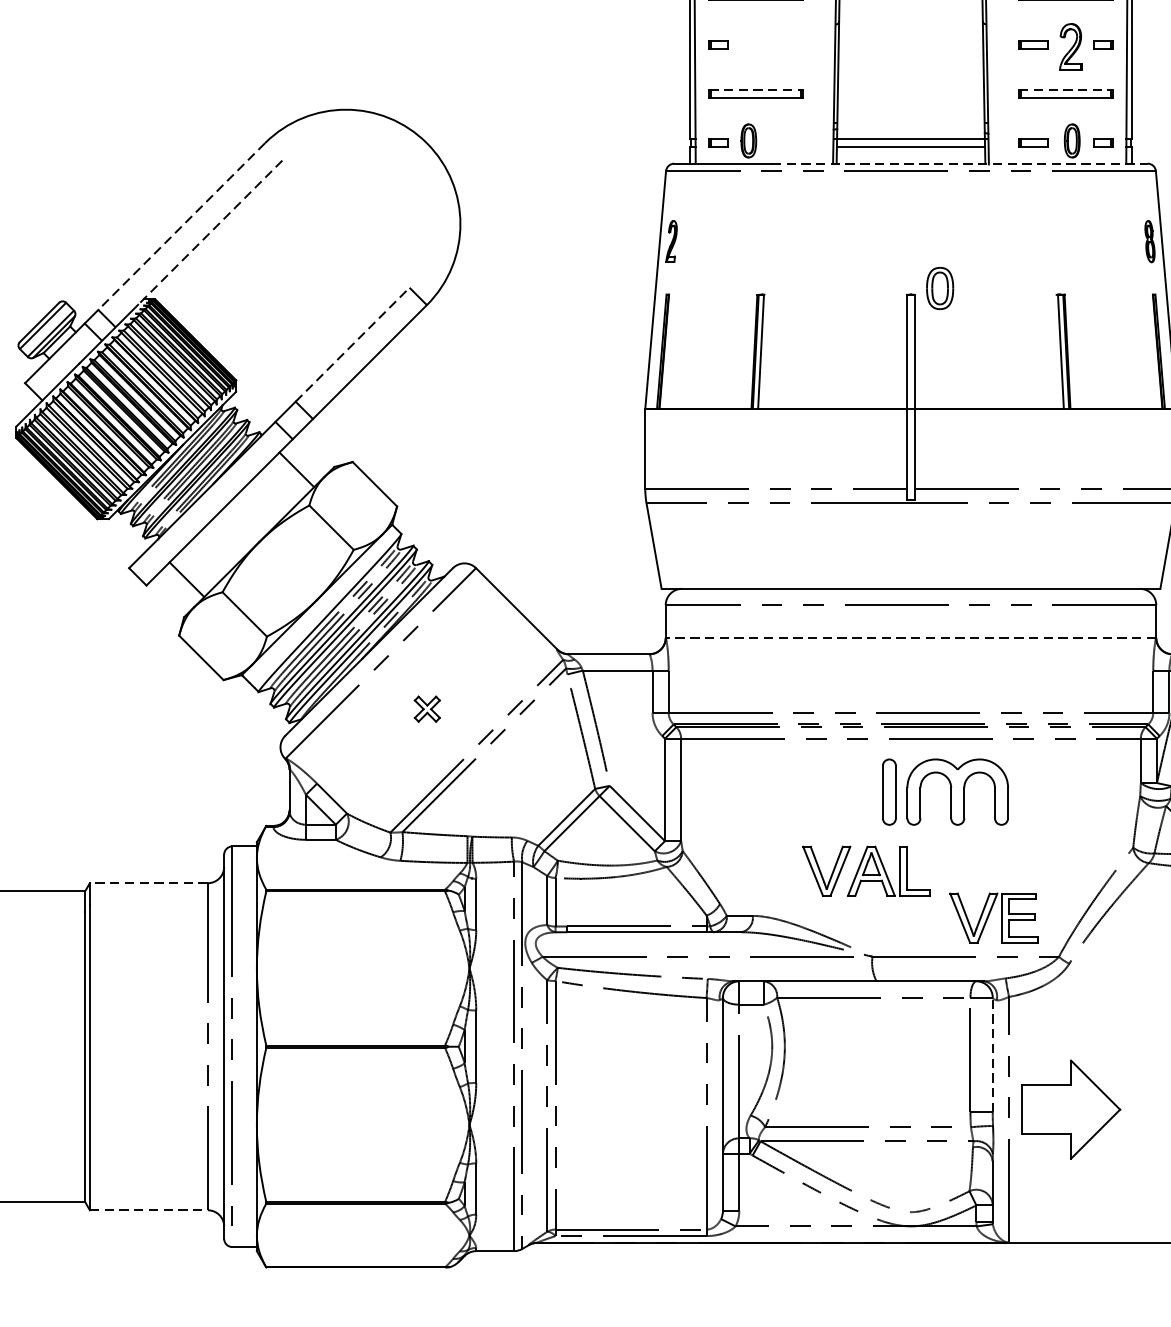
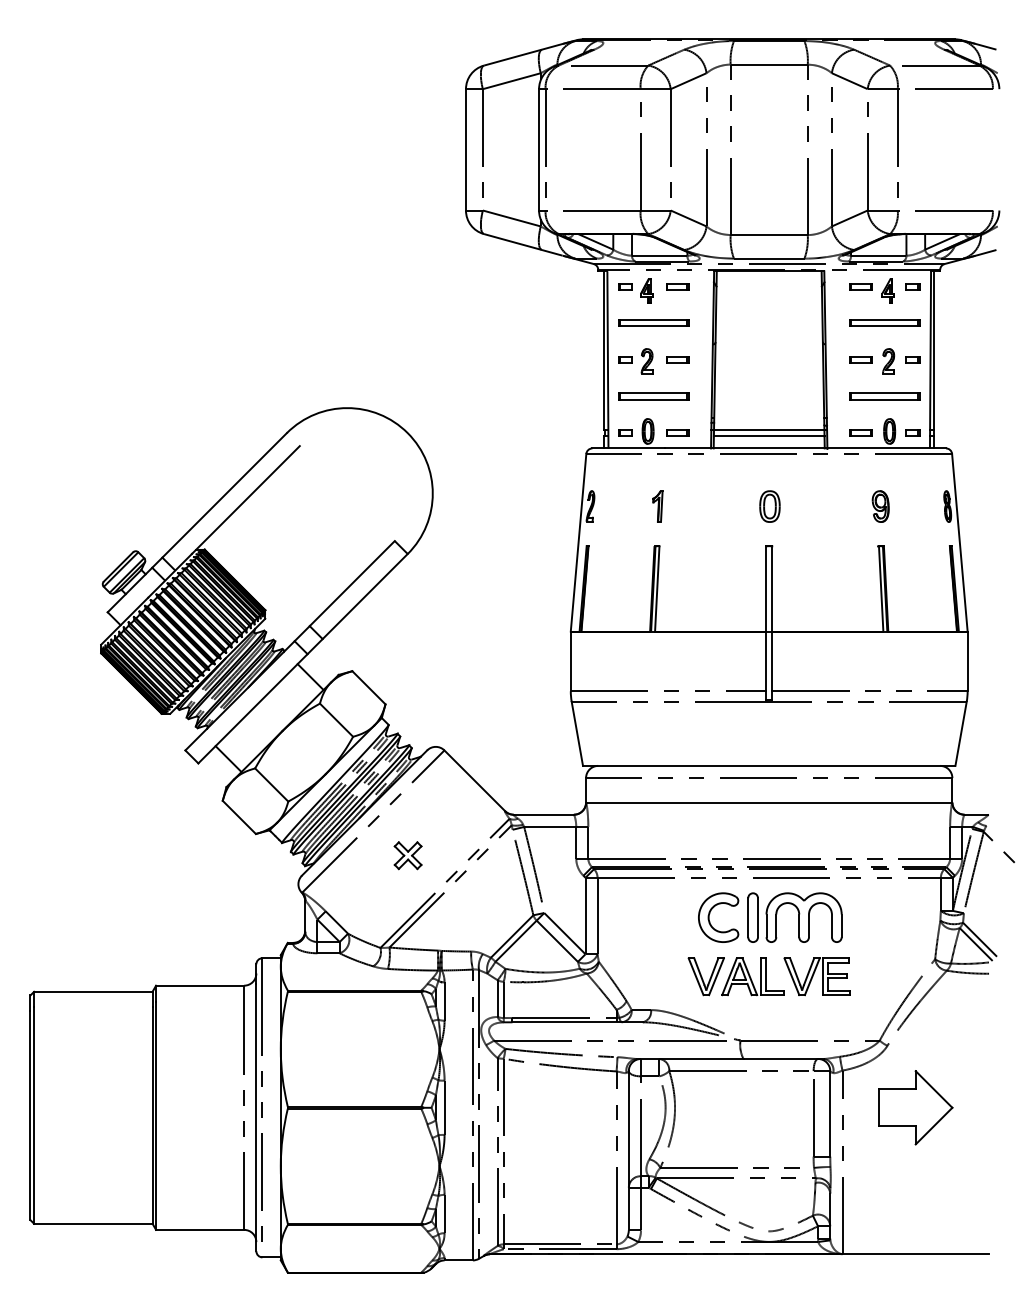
part: (788, 44) -> (677, 359), added
part: (746, 47) -> (646, 361), added
part: (1070, 47) -> (888, 361), size x0.71
line: (757, 90) -> (654, 393), dashed -> solid
line: (1066, 90) -> (885, 393), dashed -> solid
part: (788, 142) -> (677, 432), added
line: (960, 163) -> (806, 448), dashed -> solid
line: (181, 226) -> (224, 495), dashed -> solid
line: (209, 233) -> (245, 500), dashed -> solid
part: (761, 241) -> (657, 506), added
part: (1060, 241) -> (880, 506), added
part: (939, 288) -> (769, 506), moved
line: (352, 344) -> (352, 583), dashed -> solid
line: (910, 637) -> (768, 802), dashed -> solid
part: (426, 708) -> (407, 855), size x1.43
part: (832, 786) -> (710, 913), added
line: (148, 882) -> (199, 985), dashed -> solid
part: (993, 917) -> (816, 976), moved
line: (993, 1054) -> (830, 1113), dashed -> solid
part: (1070, 1109) -> (915, 1107), moved
line: (149, 1209) -> (200, 1229), dashed -> solid

